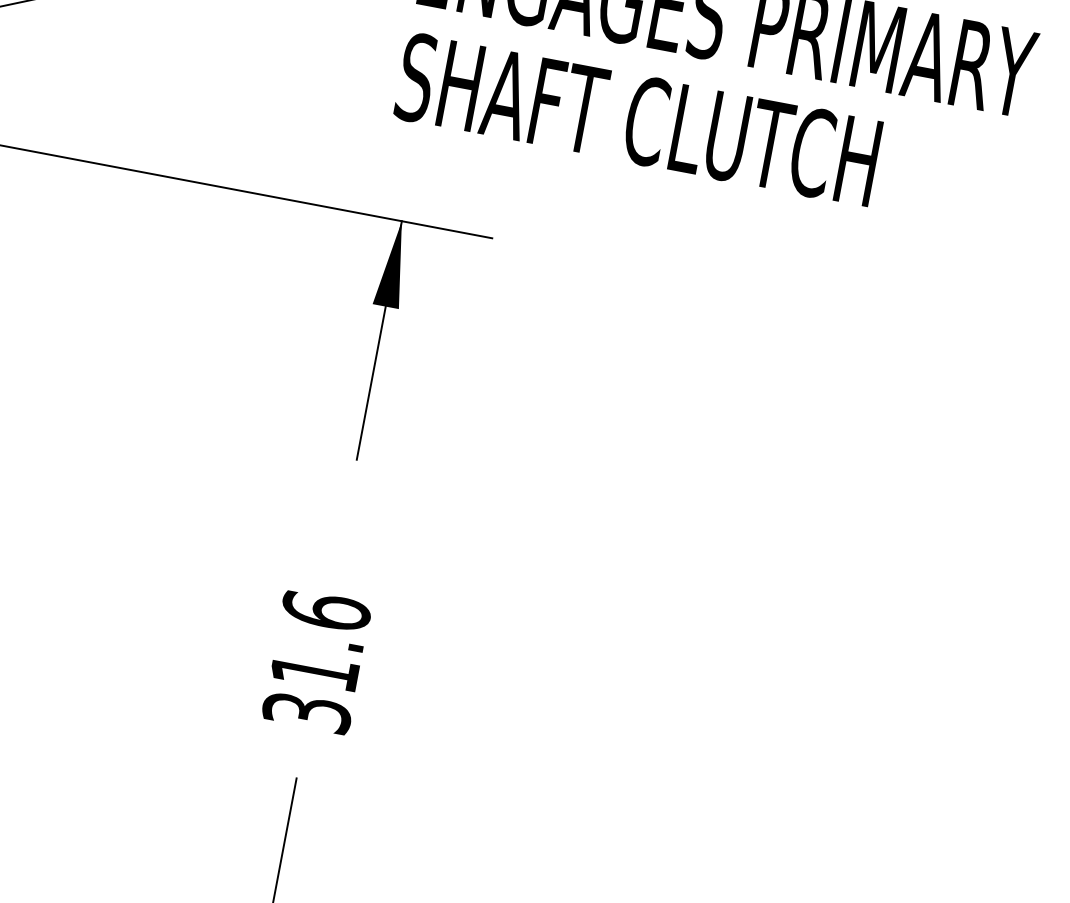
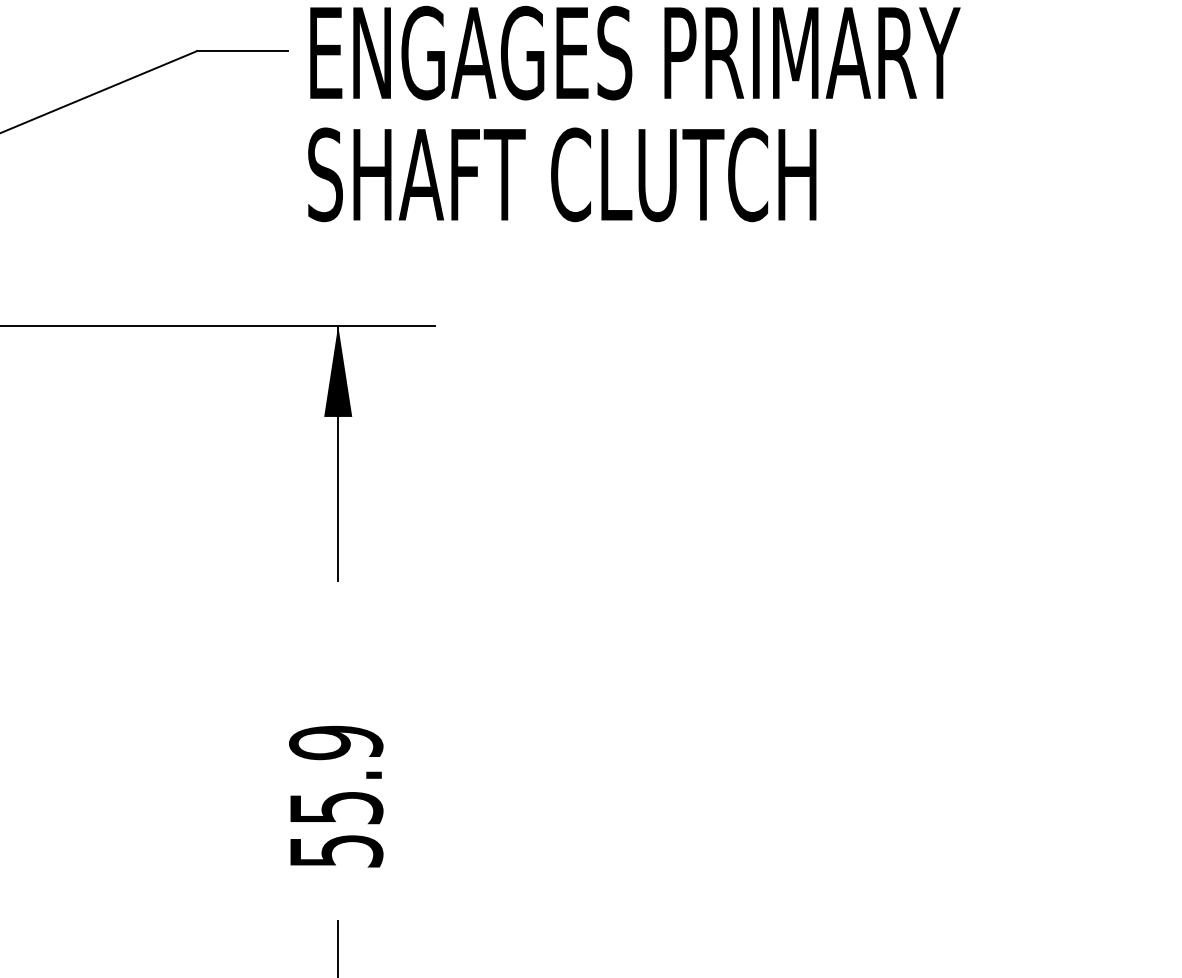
text: (317, 661) -> (336, 796), 31.6 -> 55.9

